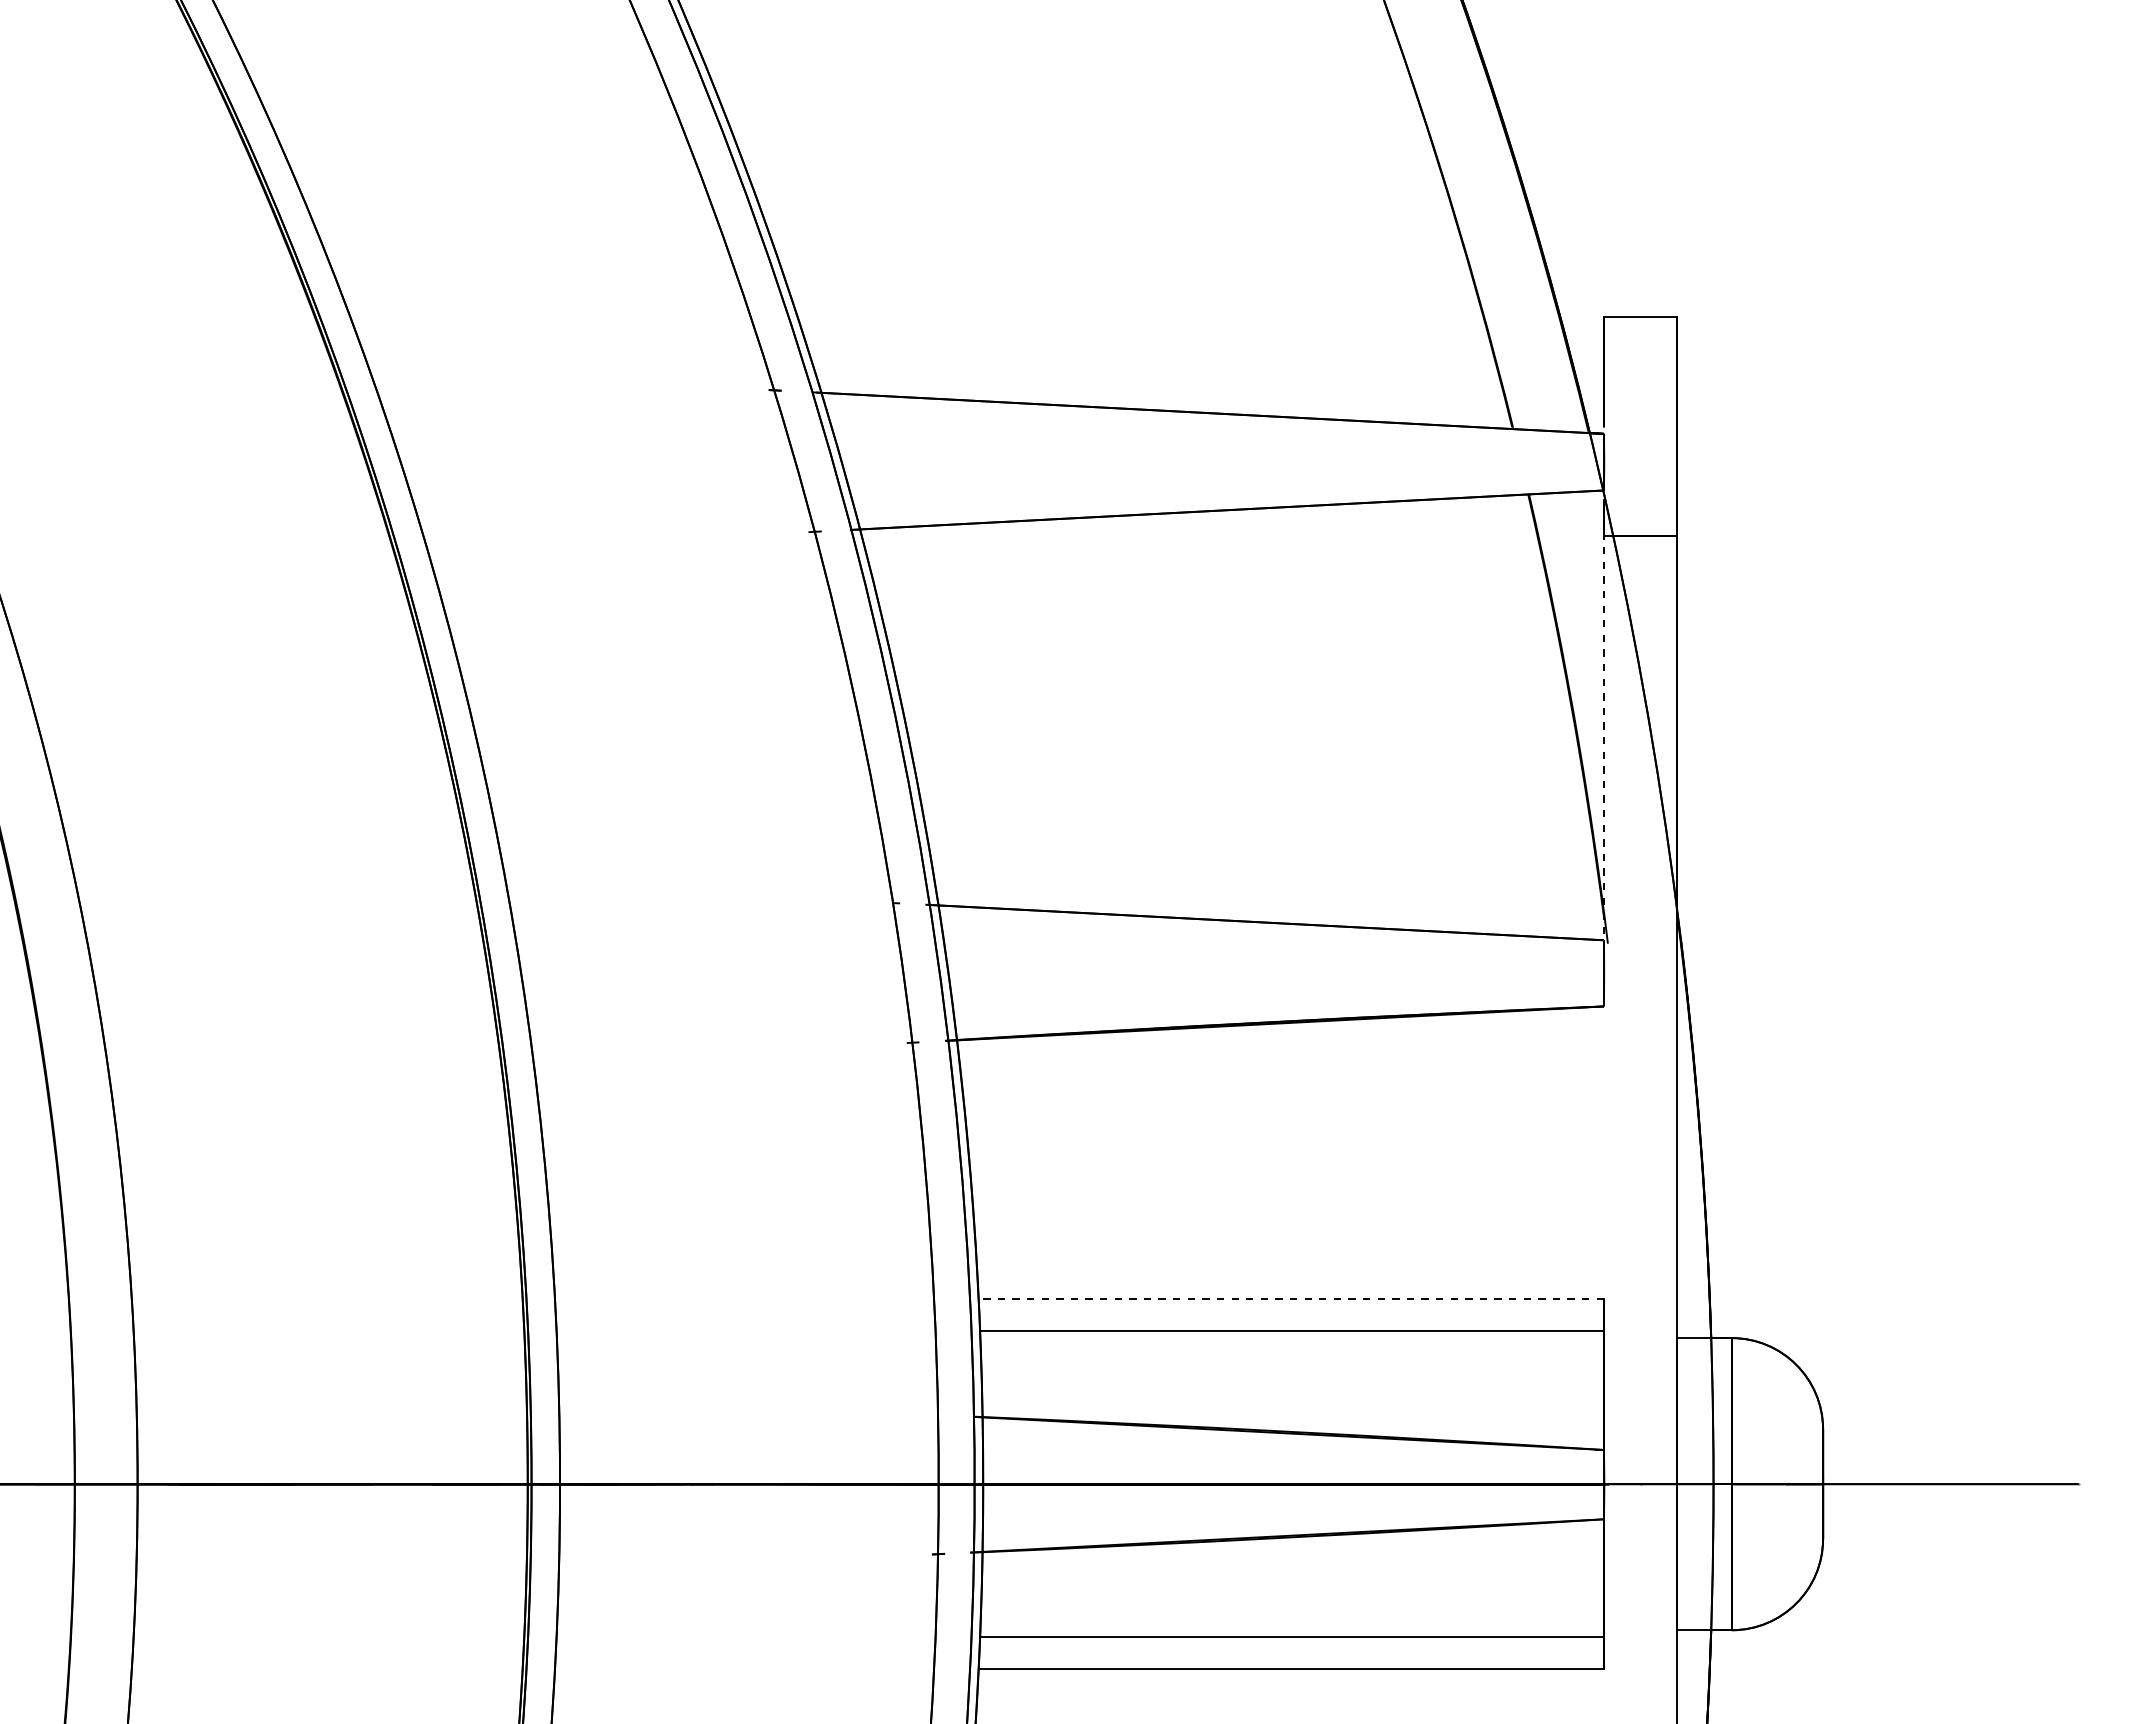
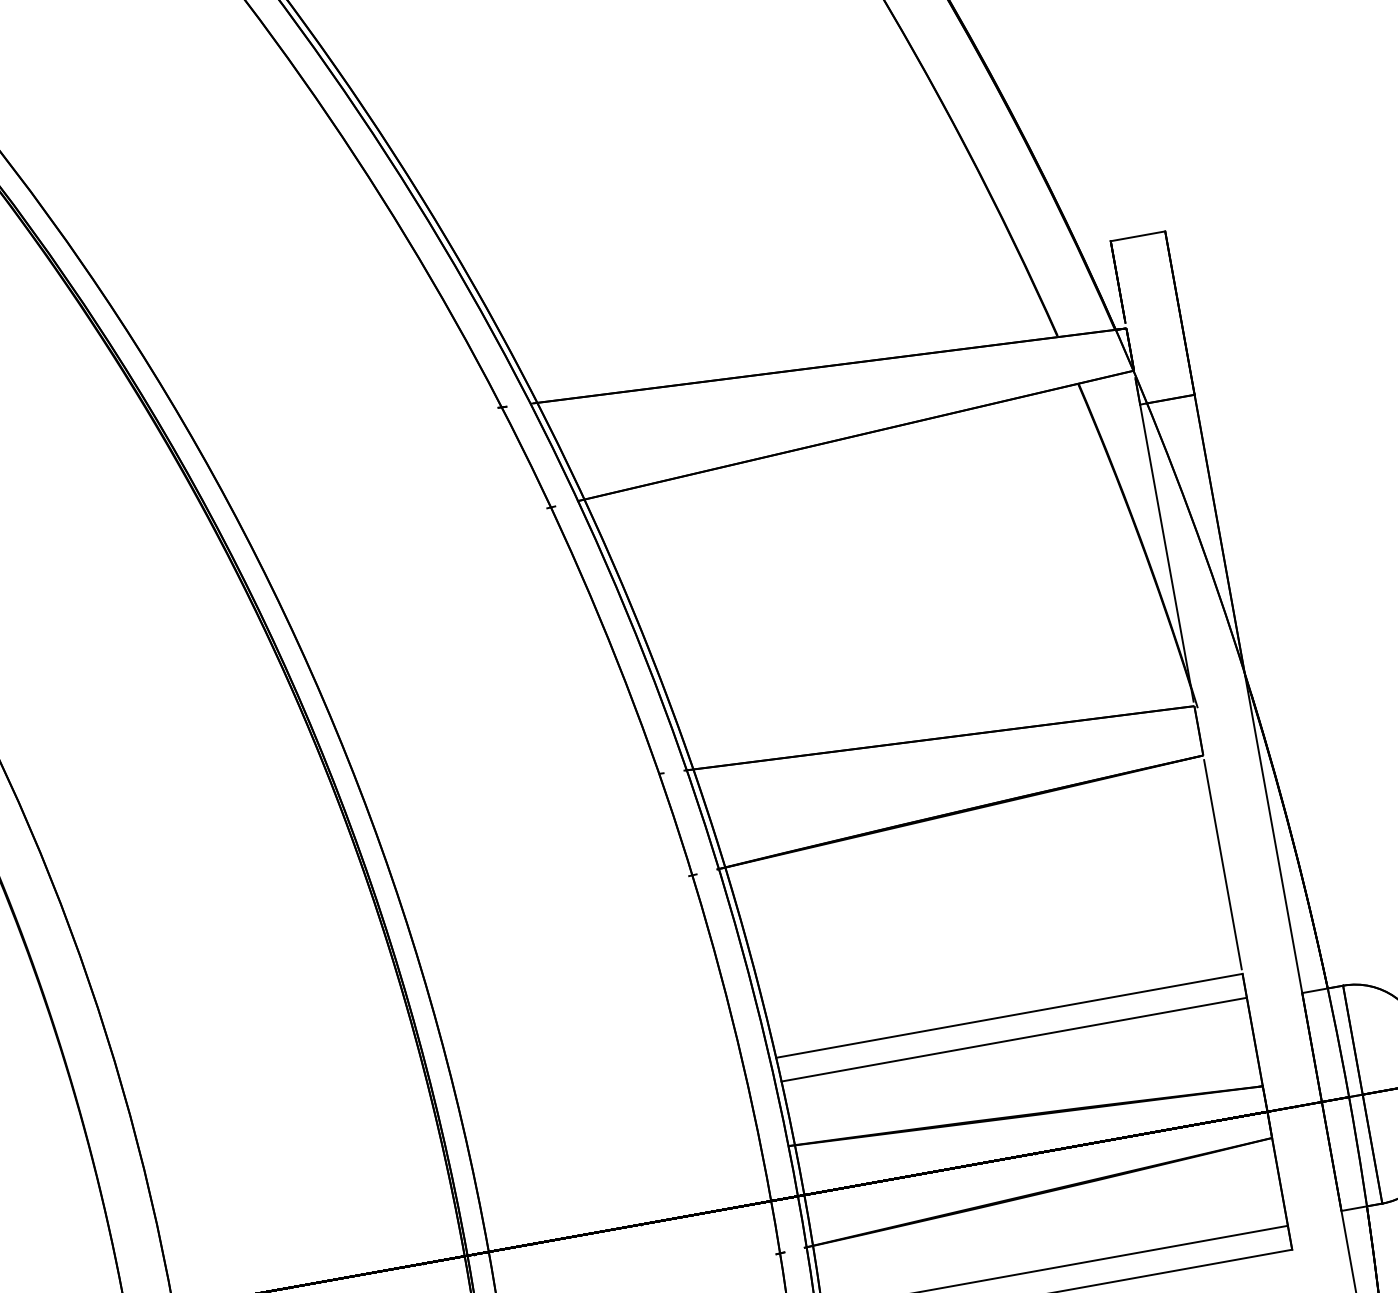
line: (1603, 734) -> (1166, 552), dashed -> solid
line: (1603, 1152) -> (1222, 864), added
line: (1291, 1299) -> (1009, 1016), dashed -> solid

